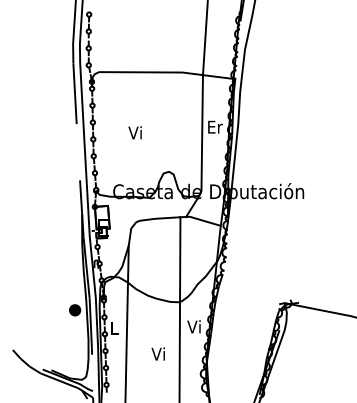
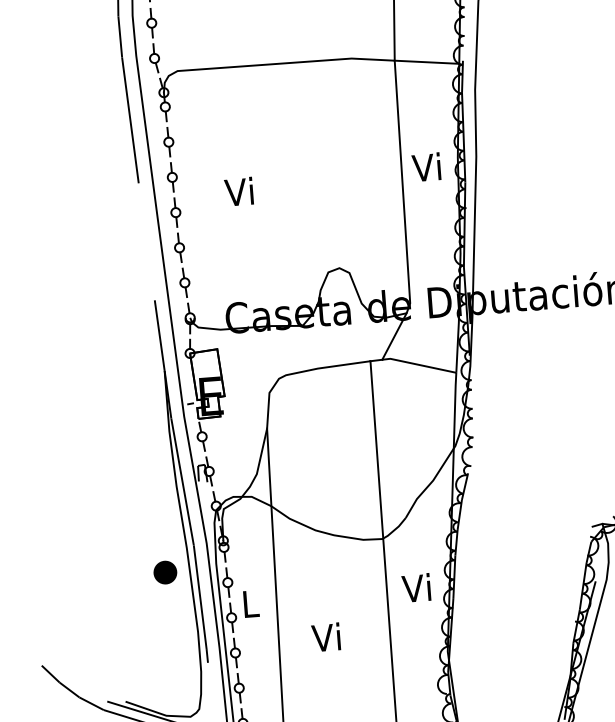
text: (214, 126) -> (427, 166), Er -> Vi
text: (134, 132) -> (237, 191), moved
text: (157, 353) -> (324, 636), moved

